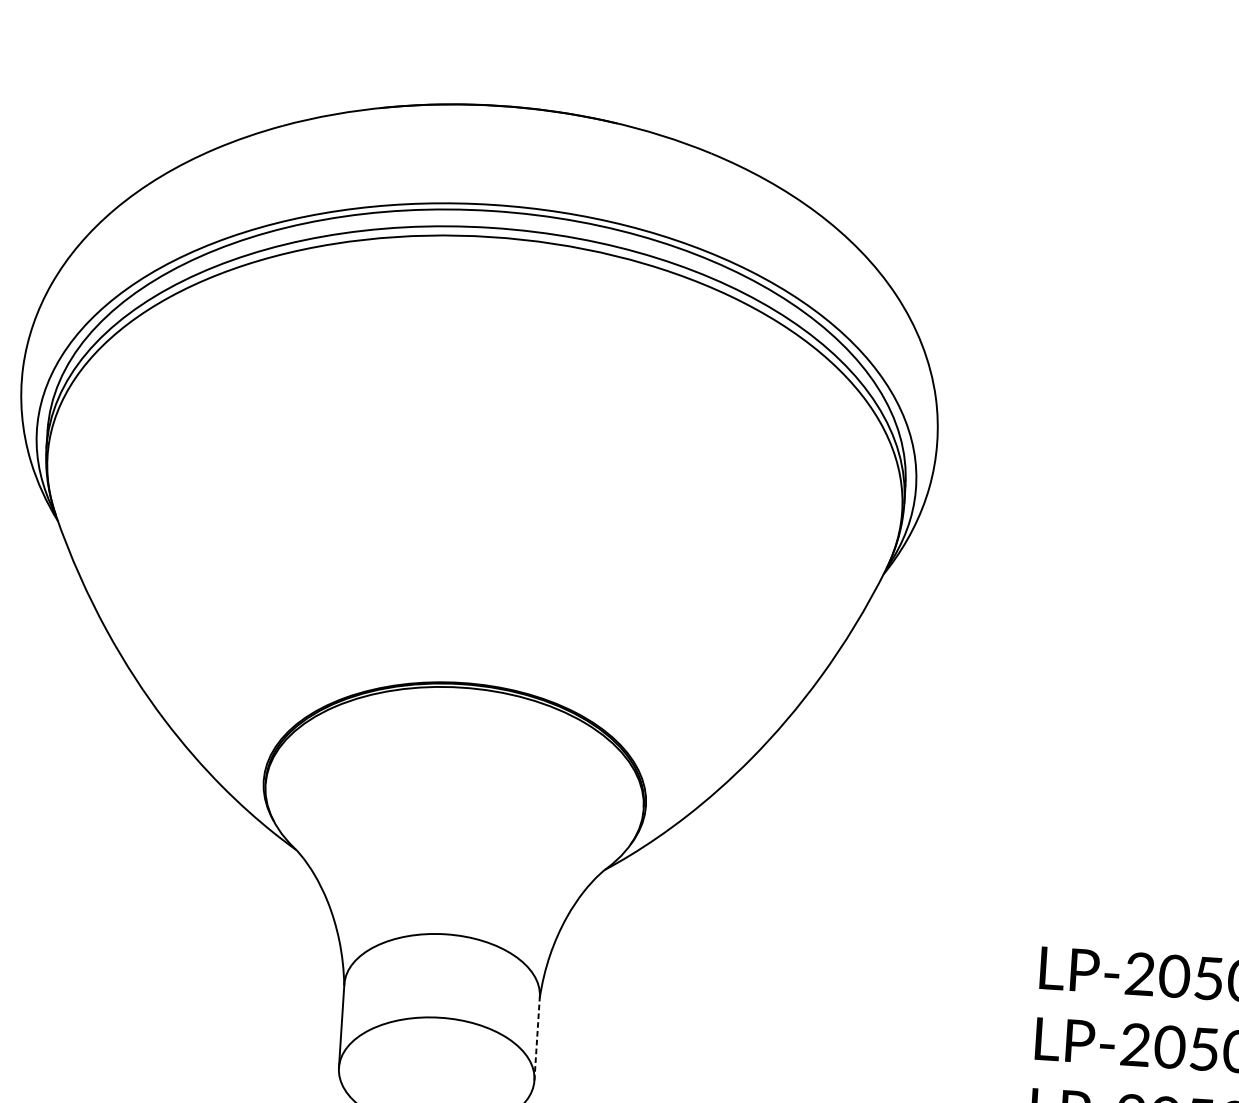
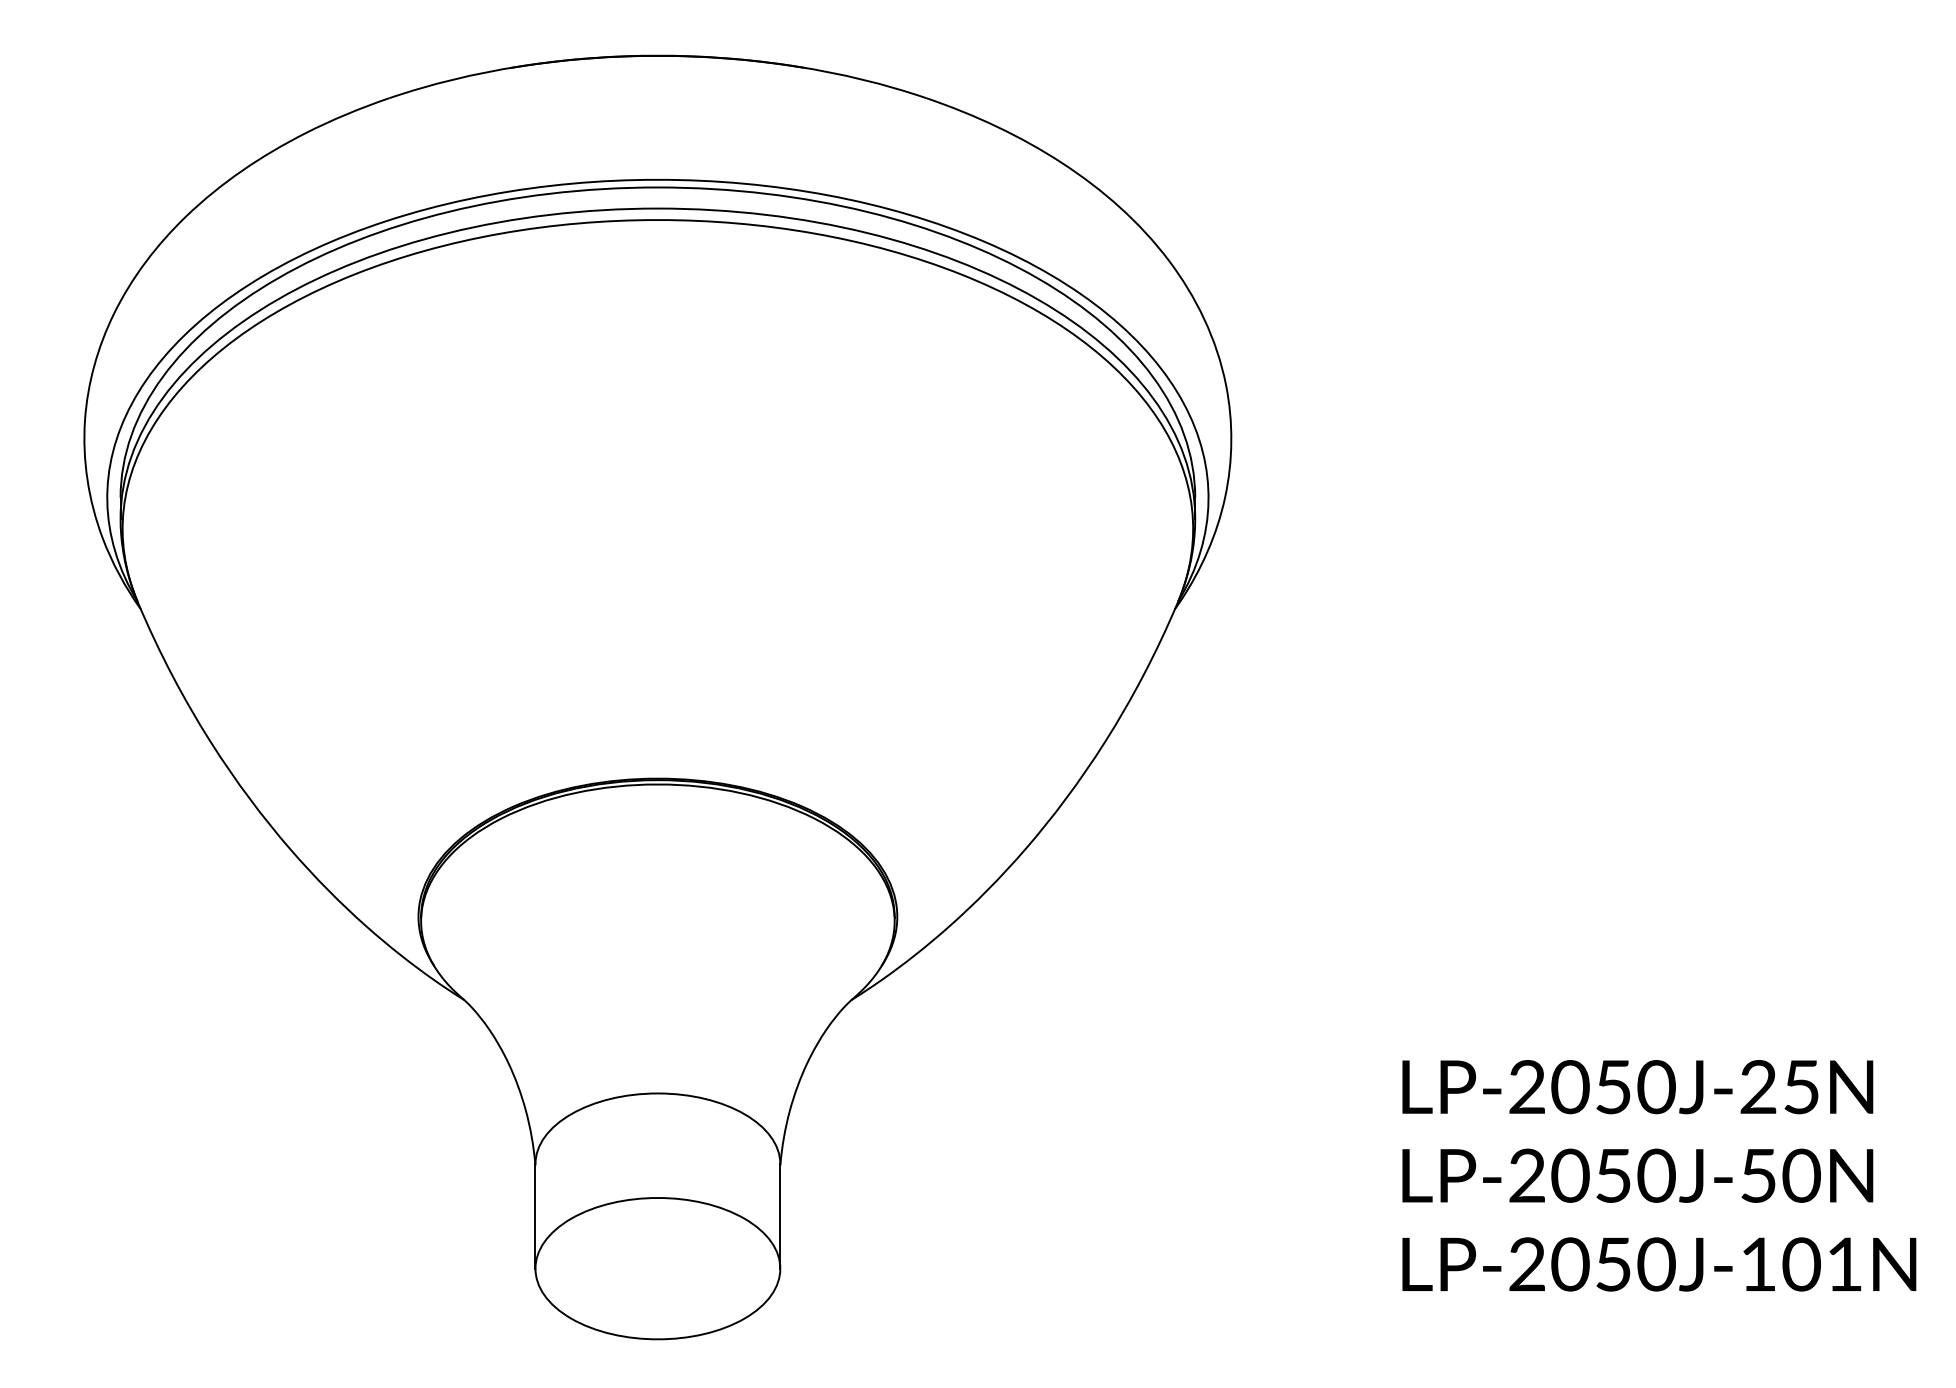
line: (537, 1038) -> (780, 1215), dashed -> solid

